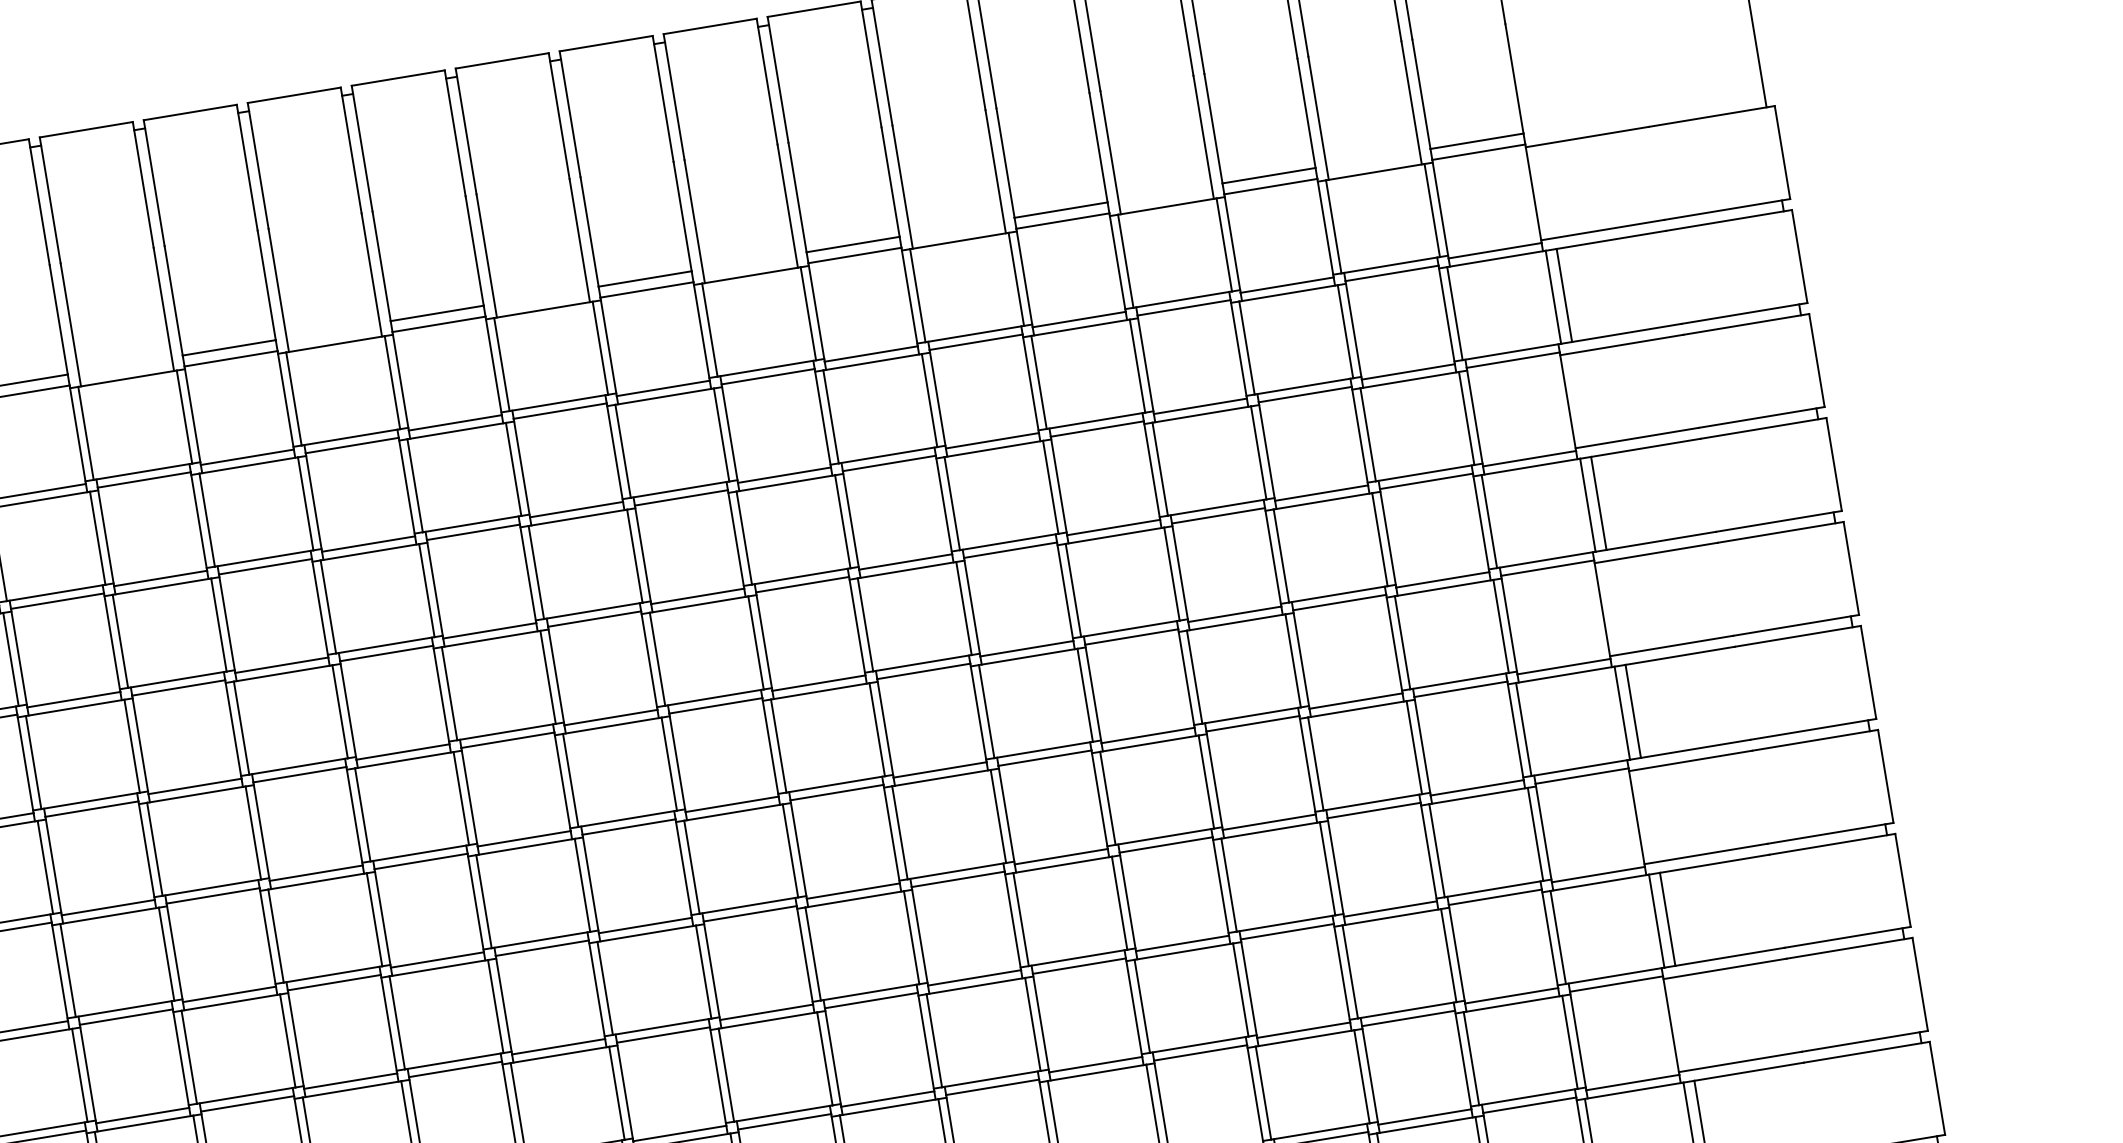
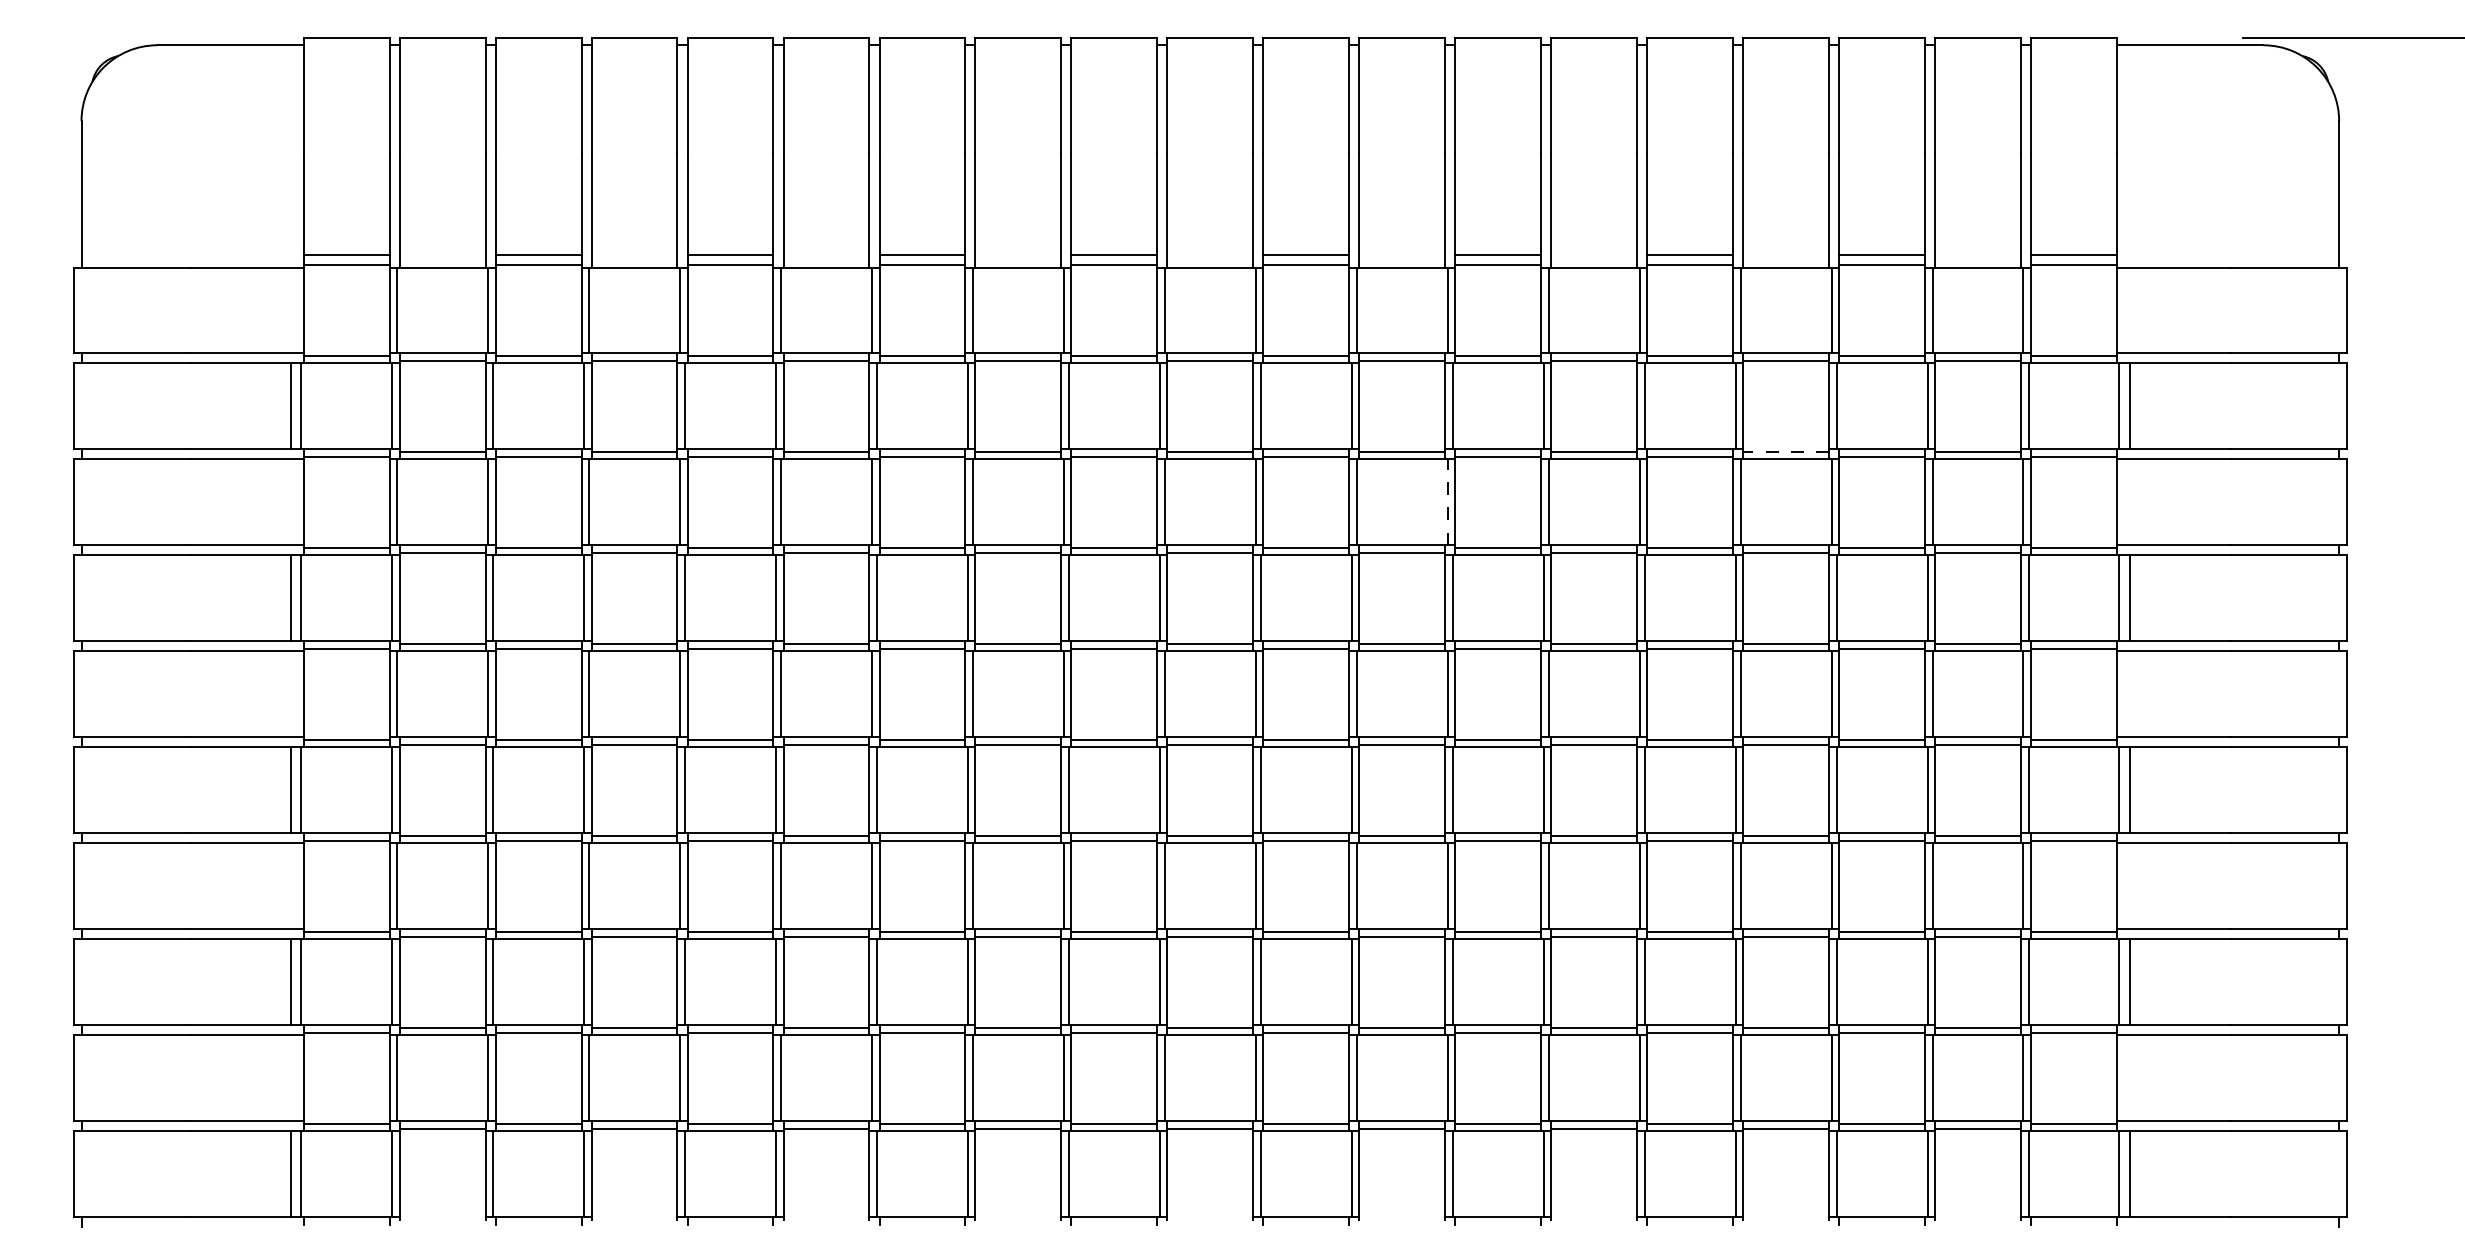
line: (1200, 405) -> (1786, 451), solid -> dashed
line: (842, 521) -> (1447, 502), solid -> dashed

